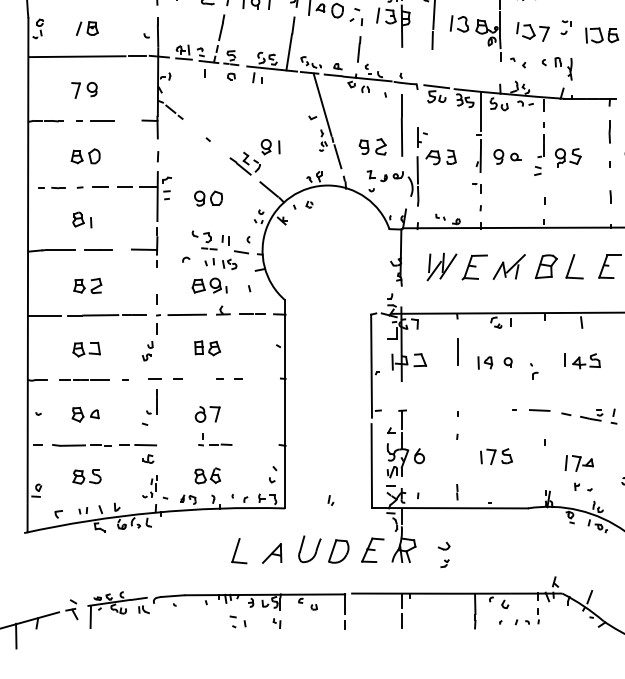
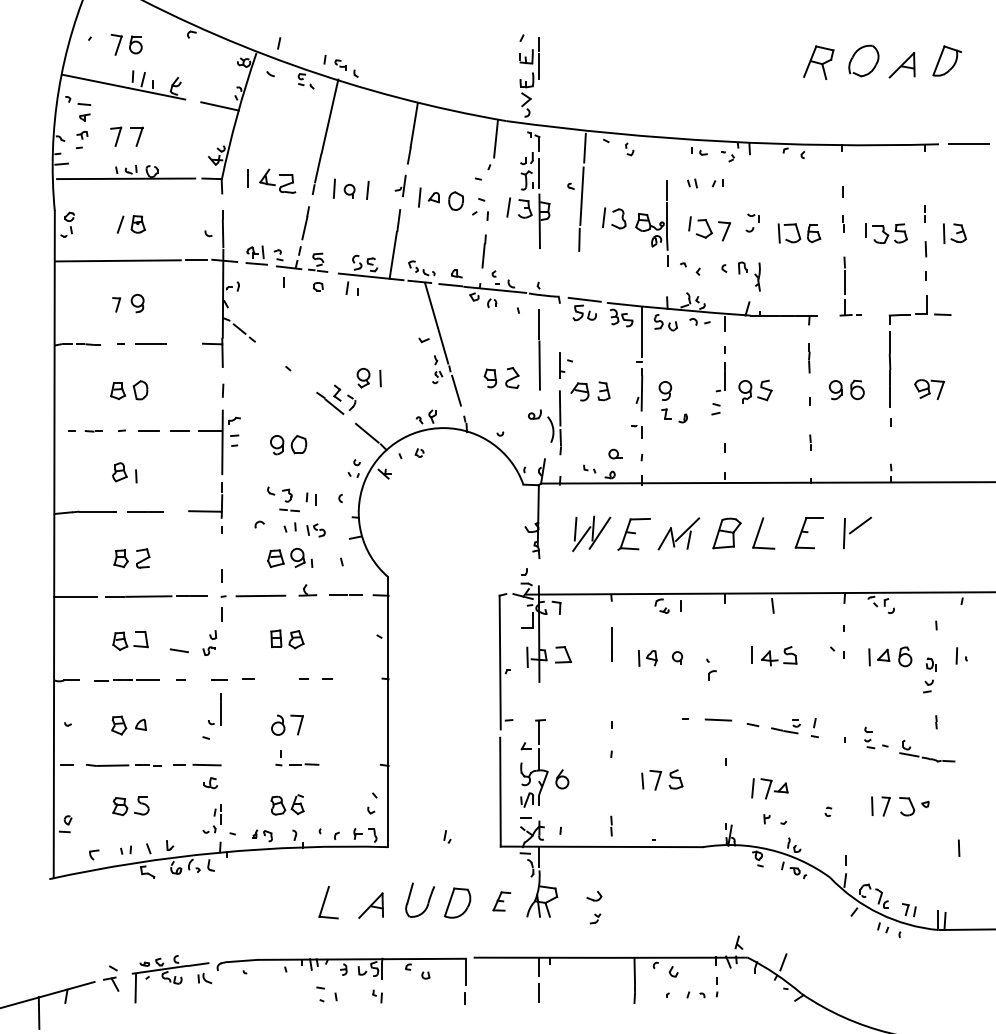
part: (75, 90) -> (116, 304), size x0.7
part: (515, 156) -> (615, 453), moved
part: (377, 175) -> (674, 415), moved
line: (240, 252) -> (178, 650), moved
part: (372, 550) -> (501, 901), size x0.6

